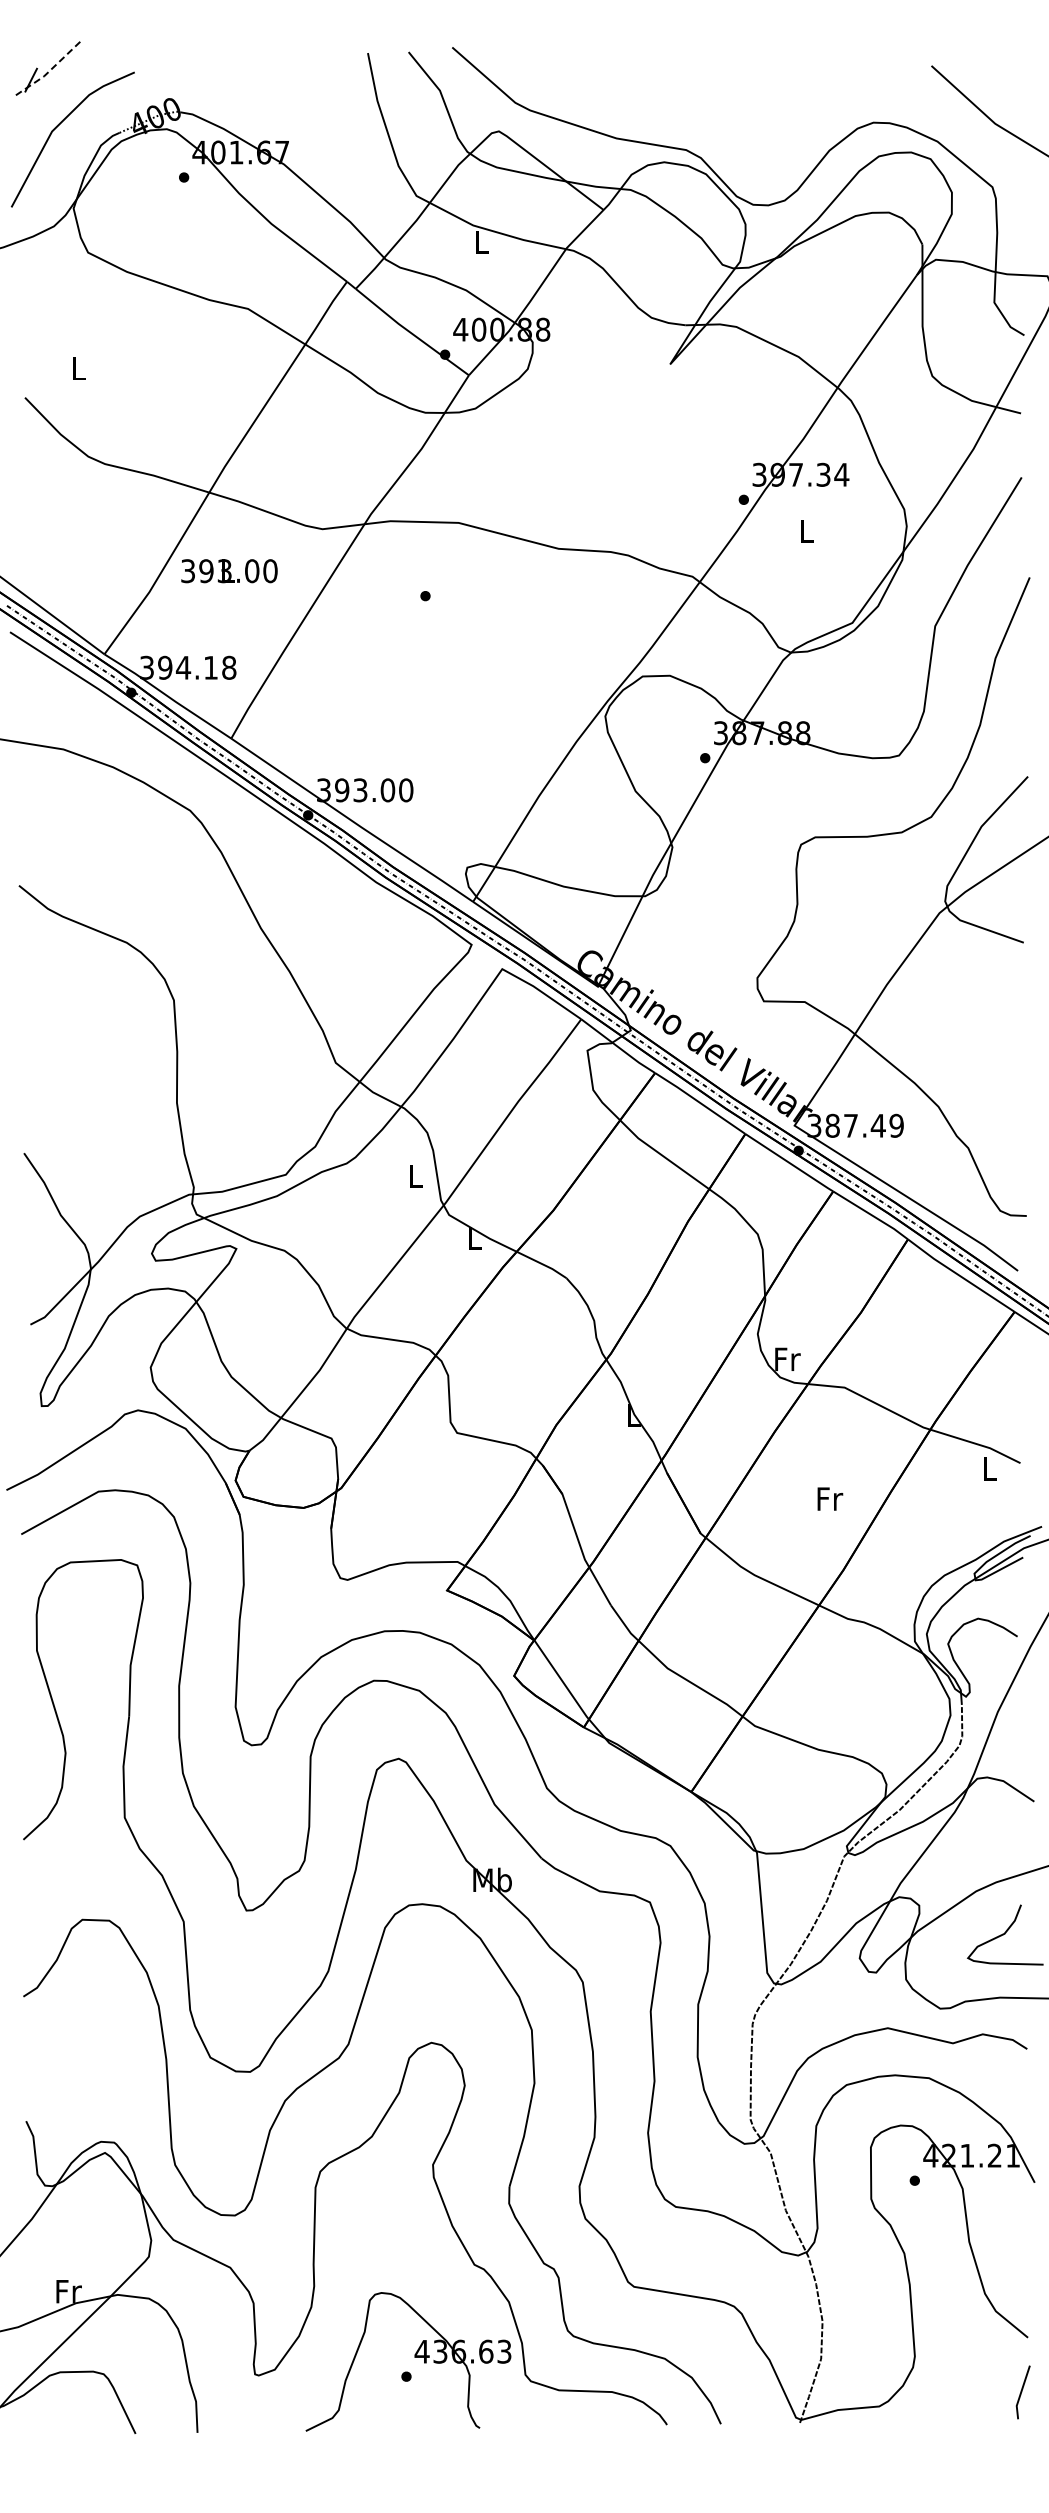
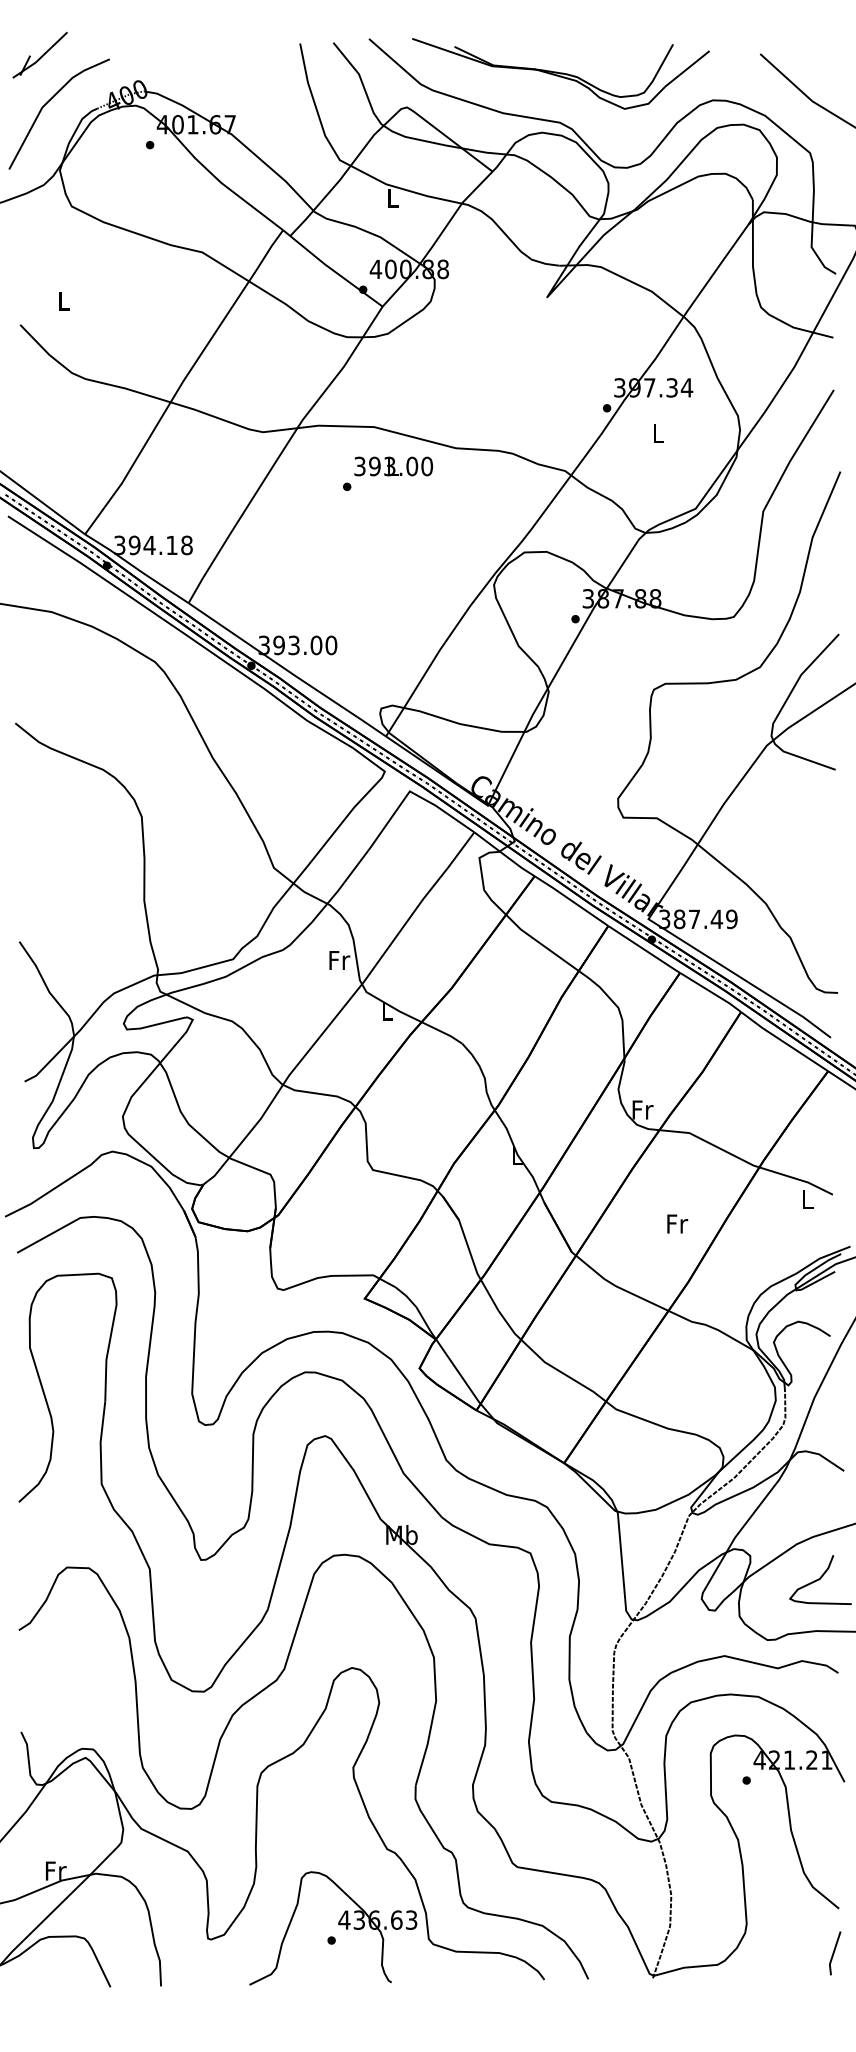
line: (51, 69) -> (41, 56), dashed -> solid
part: (687, 90) -> (561, 74), added
text: (229, 571) -> (393, 466), moved
text: (416, 1175) -> (339, 959), L -> Fr

